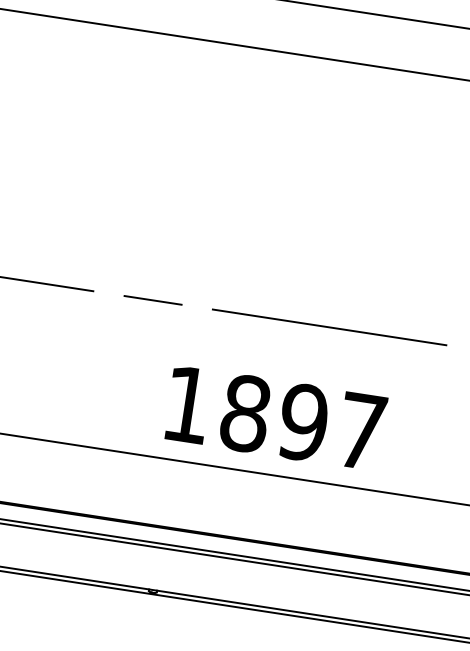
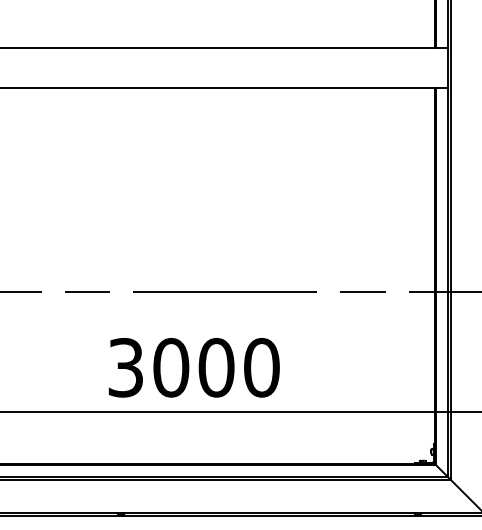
text: (274, 417) -> (193, 367), 1897 -> 3000

